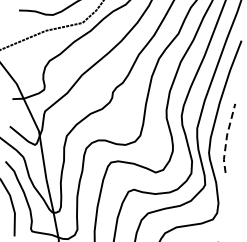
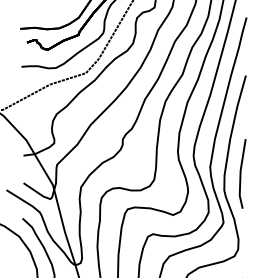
line: (226, 137) -> (240, 173), dashed -> solid

